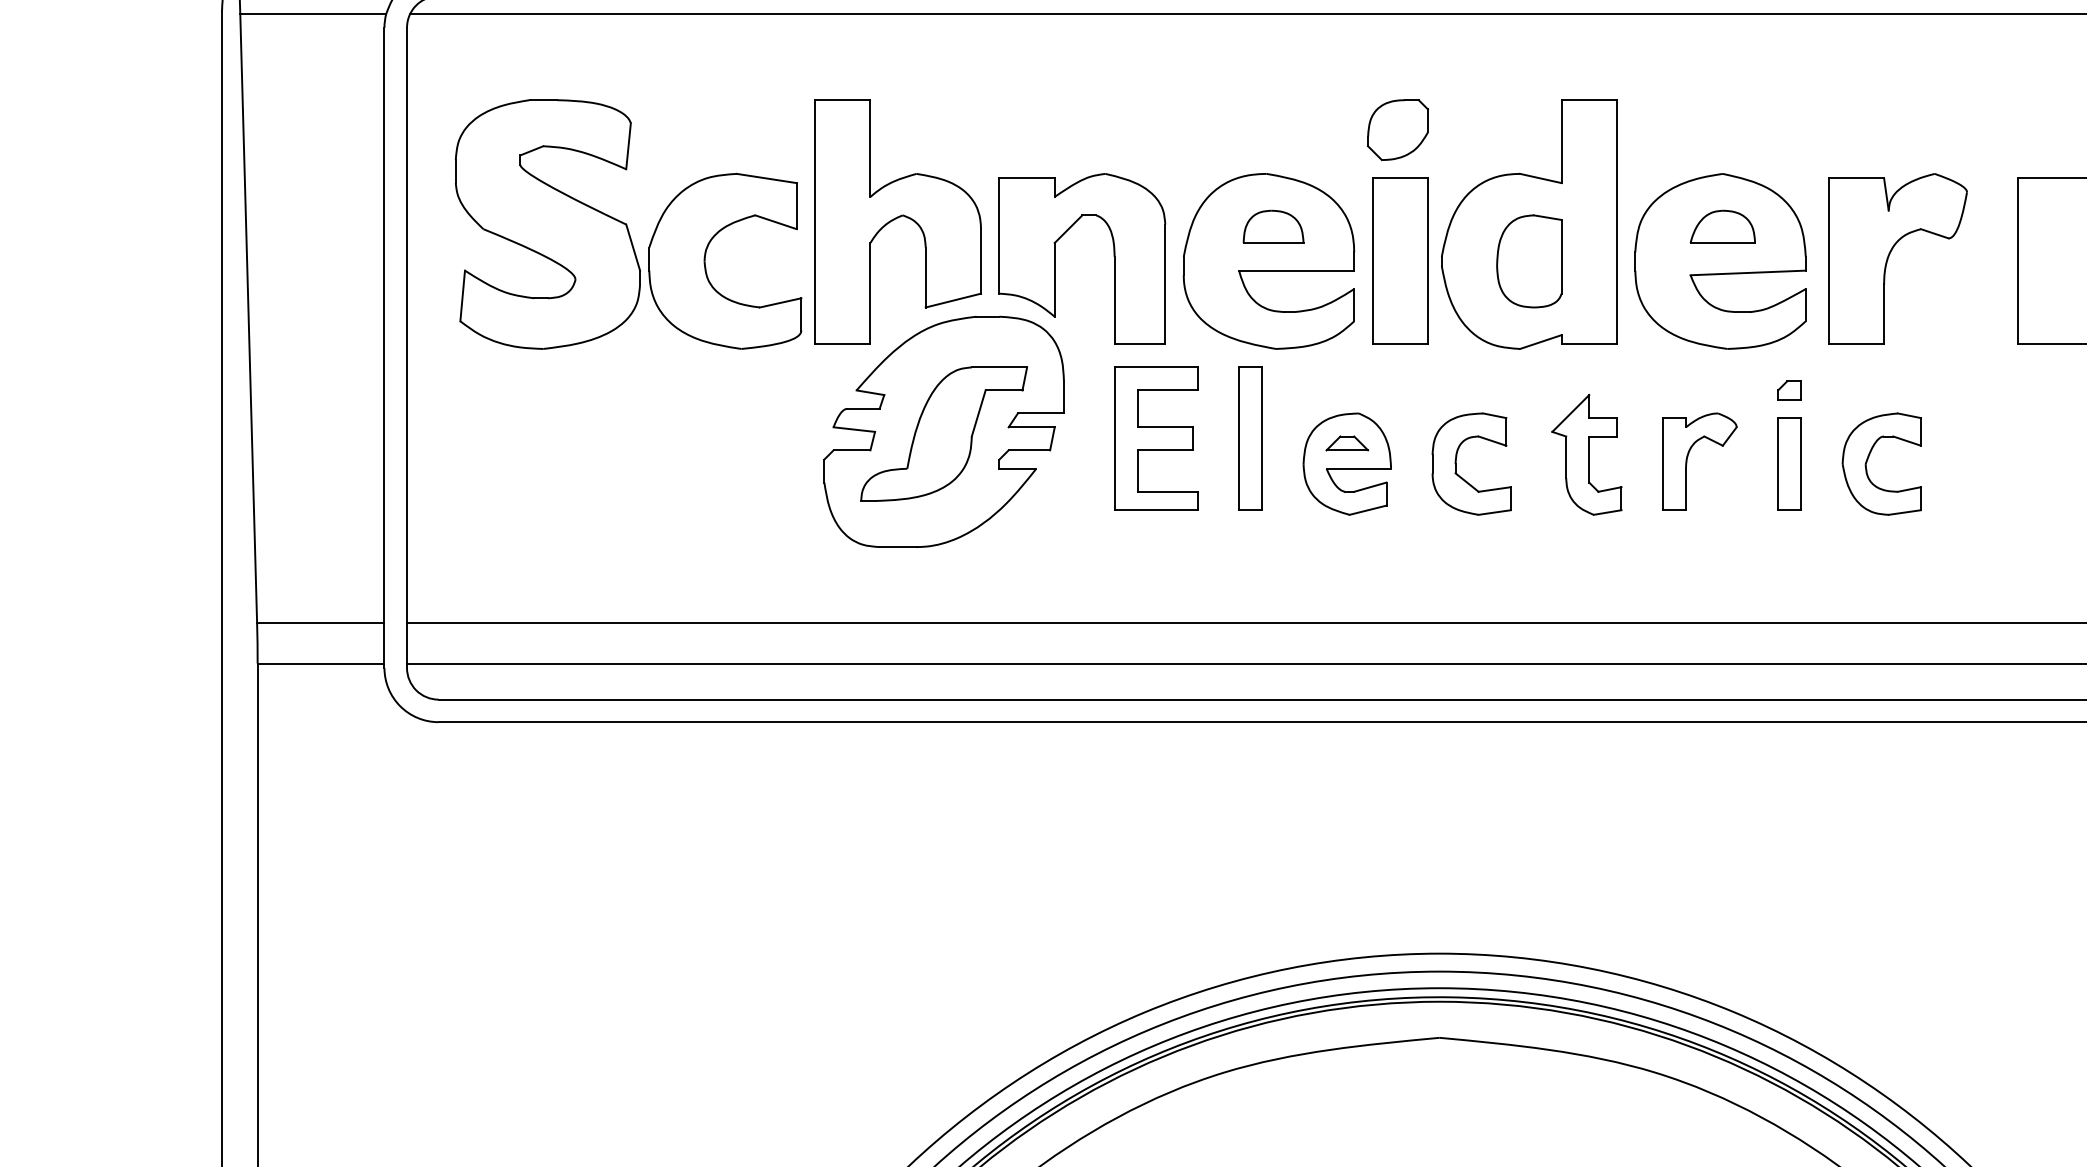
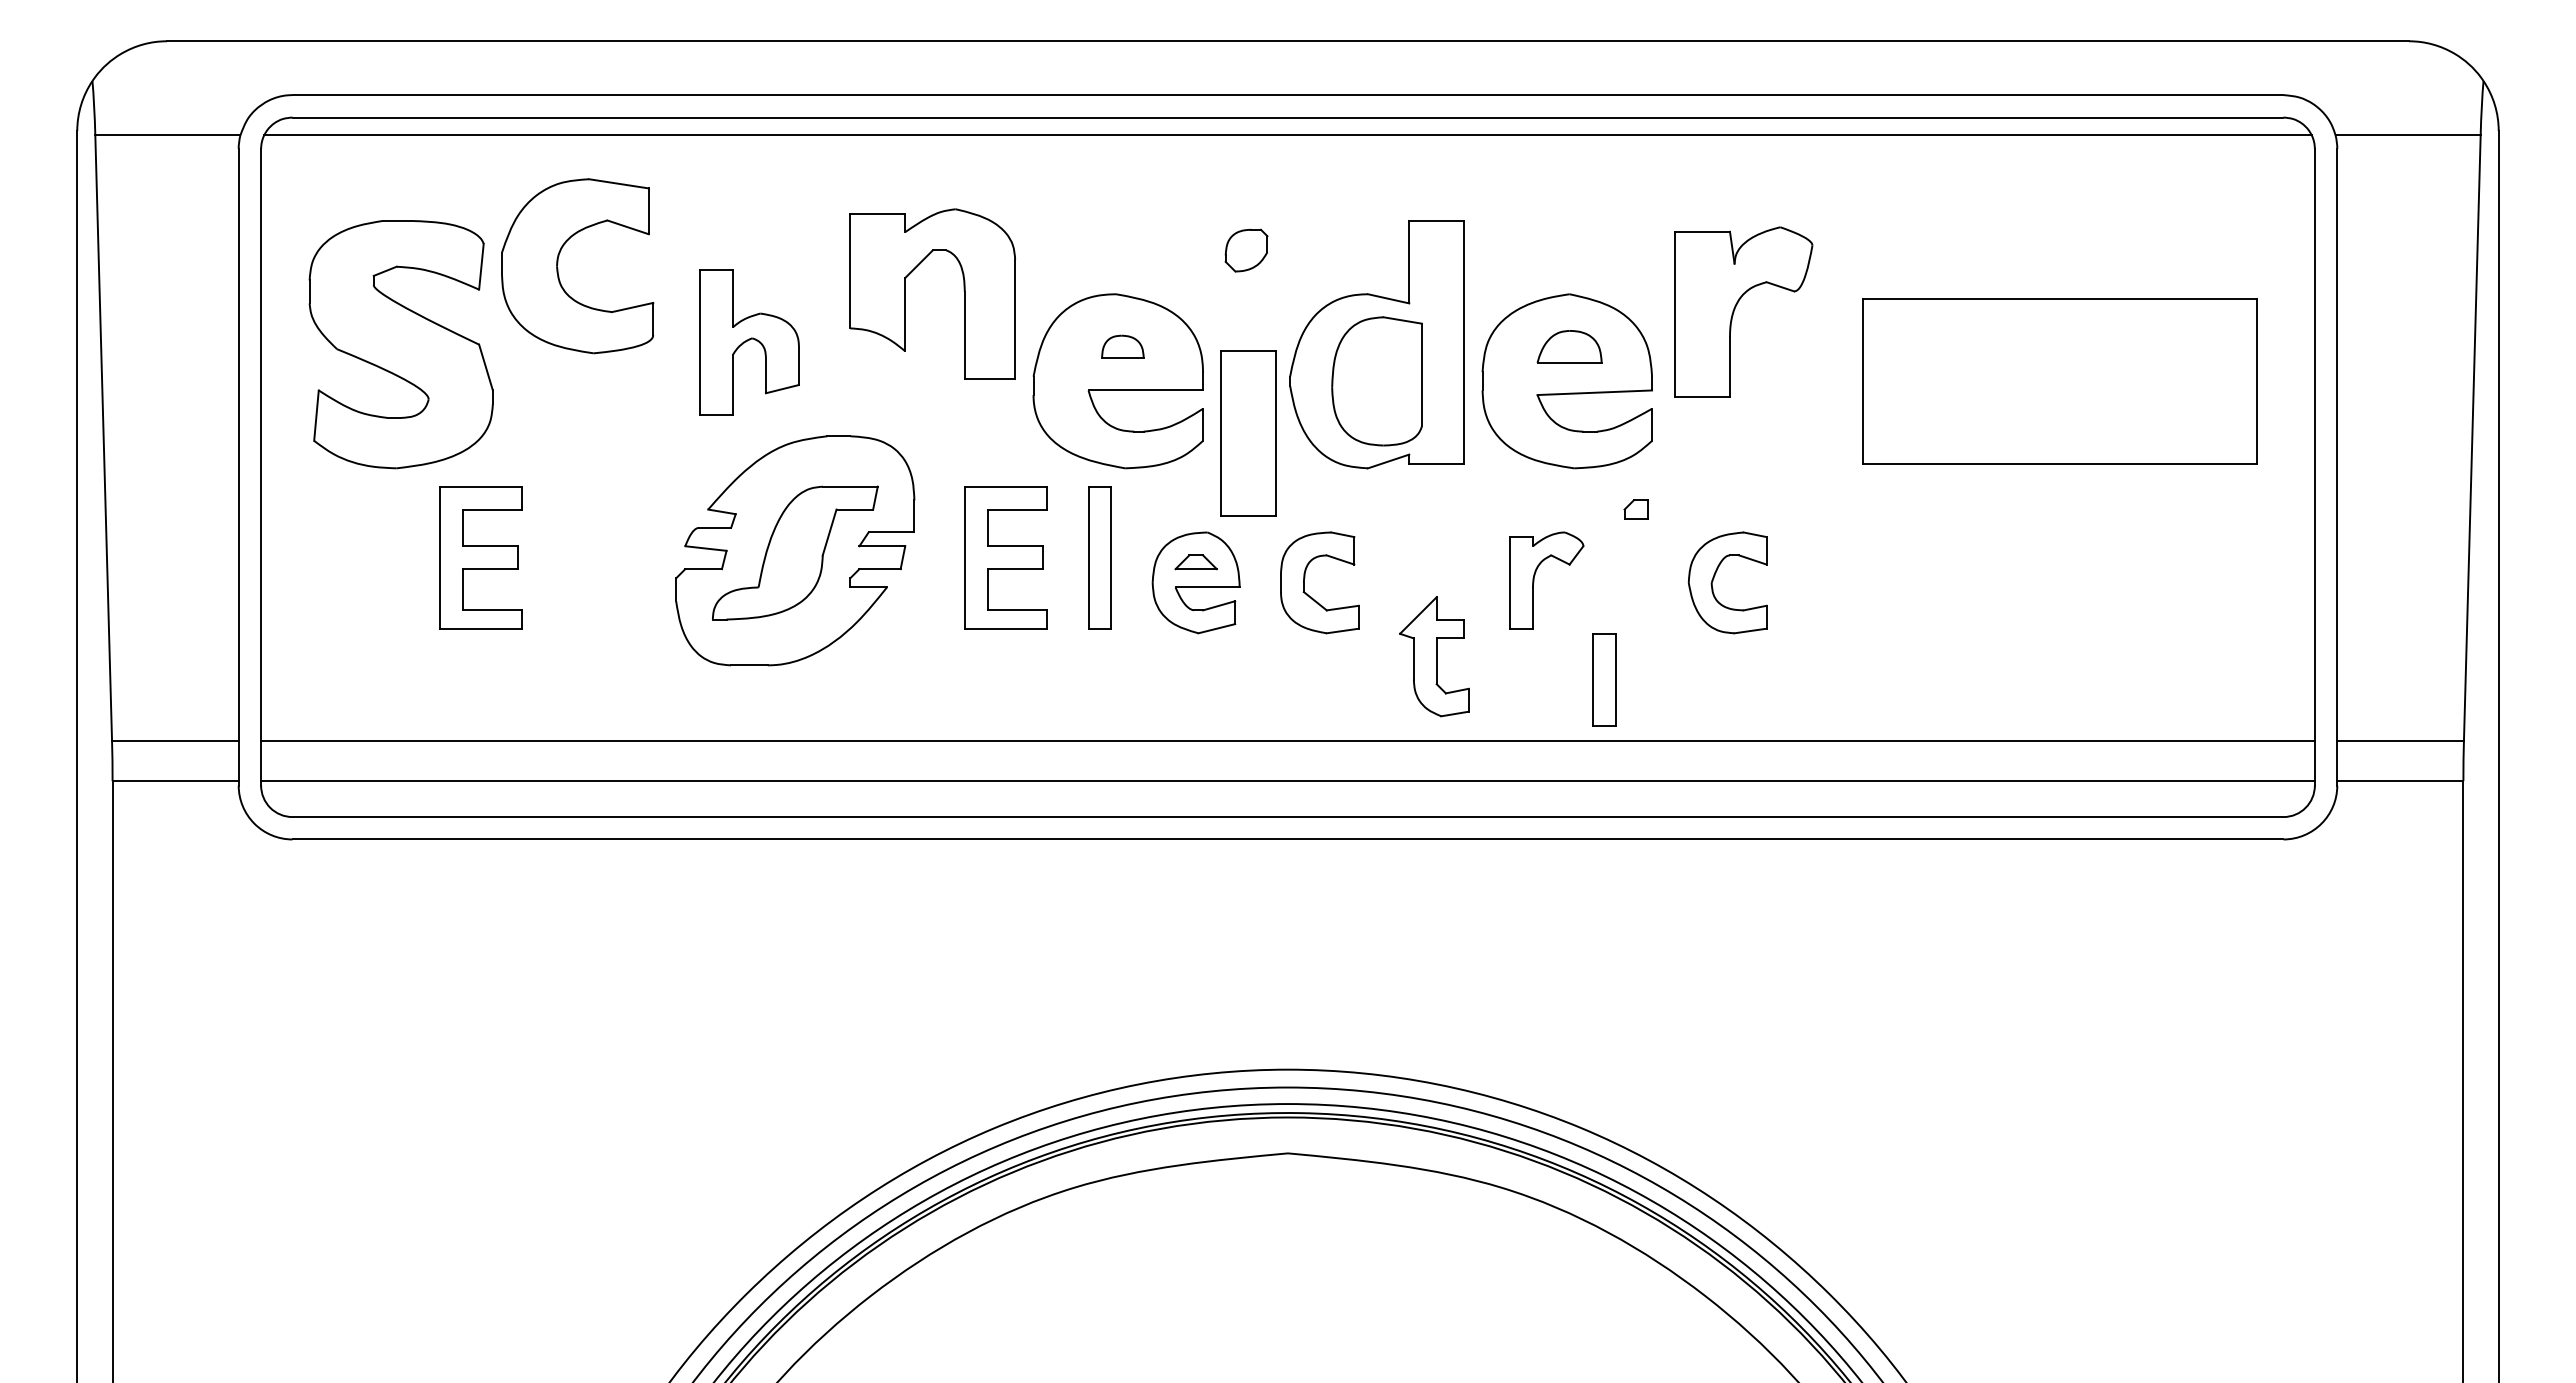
part: (1397, 129) -> (1246, 250), size x0.7
part: (898, 222) -> (749, 342), size x0.6
part: (1273, 226) -> (1122, 346), size x0.7
part: (1889, 256) -> (1735, 309), moved
part: (1055, 258) -> (905, 293), moved
part: (1529, 260) -> (1377, 380), size x1.4
part: (1399, 261) -> (1248, 433), moved
part: (706, 263) -> (558, 268), moved
part: (627, 438) -> (480, 557), added
part: (1586, 454) -> (1434, 656), moved
part: (1790, 463) -> (1604, 679), moved

